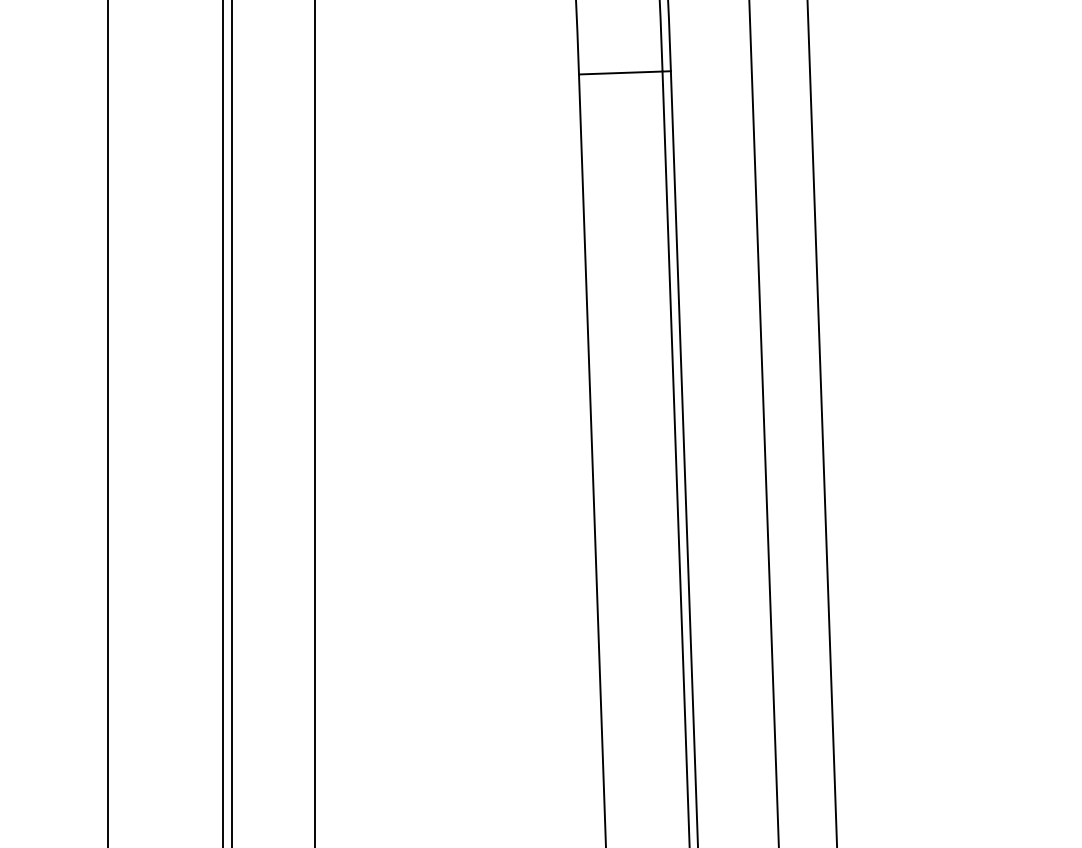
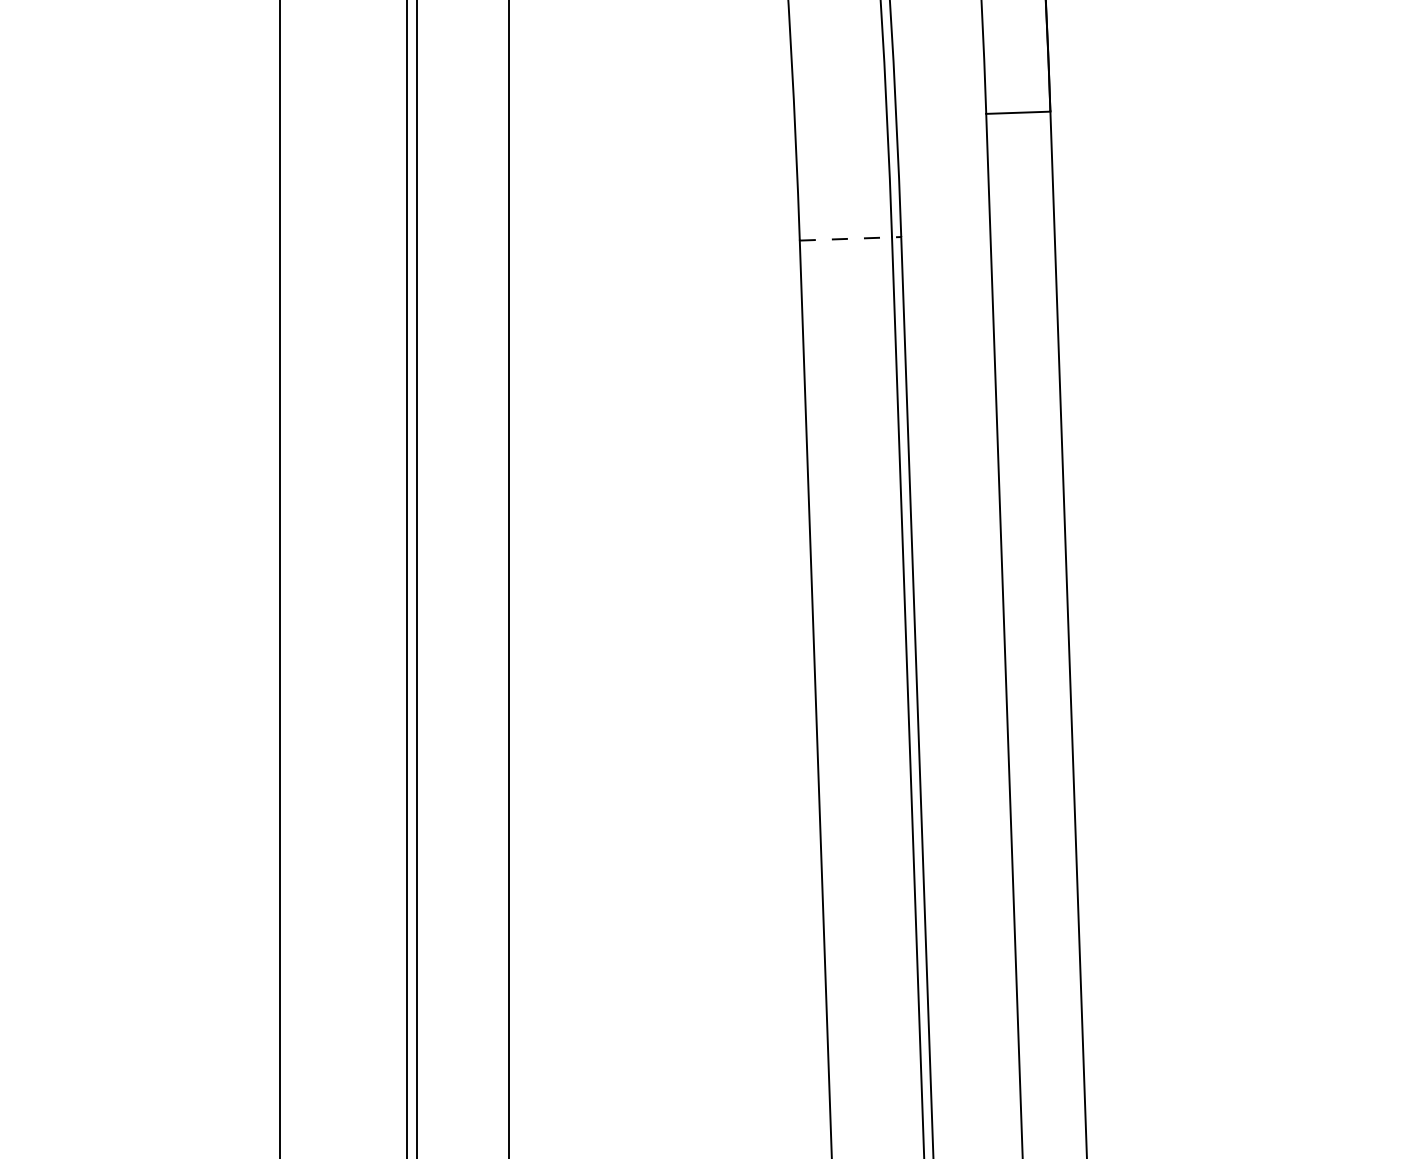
line: (624, 72) -> (850, 238), solid -> dashed

